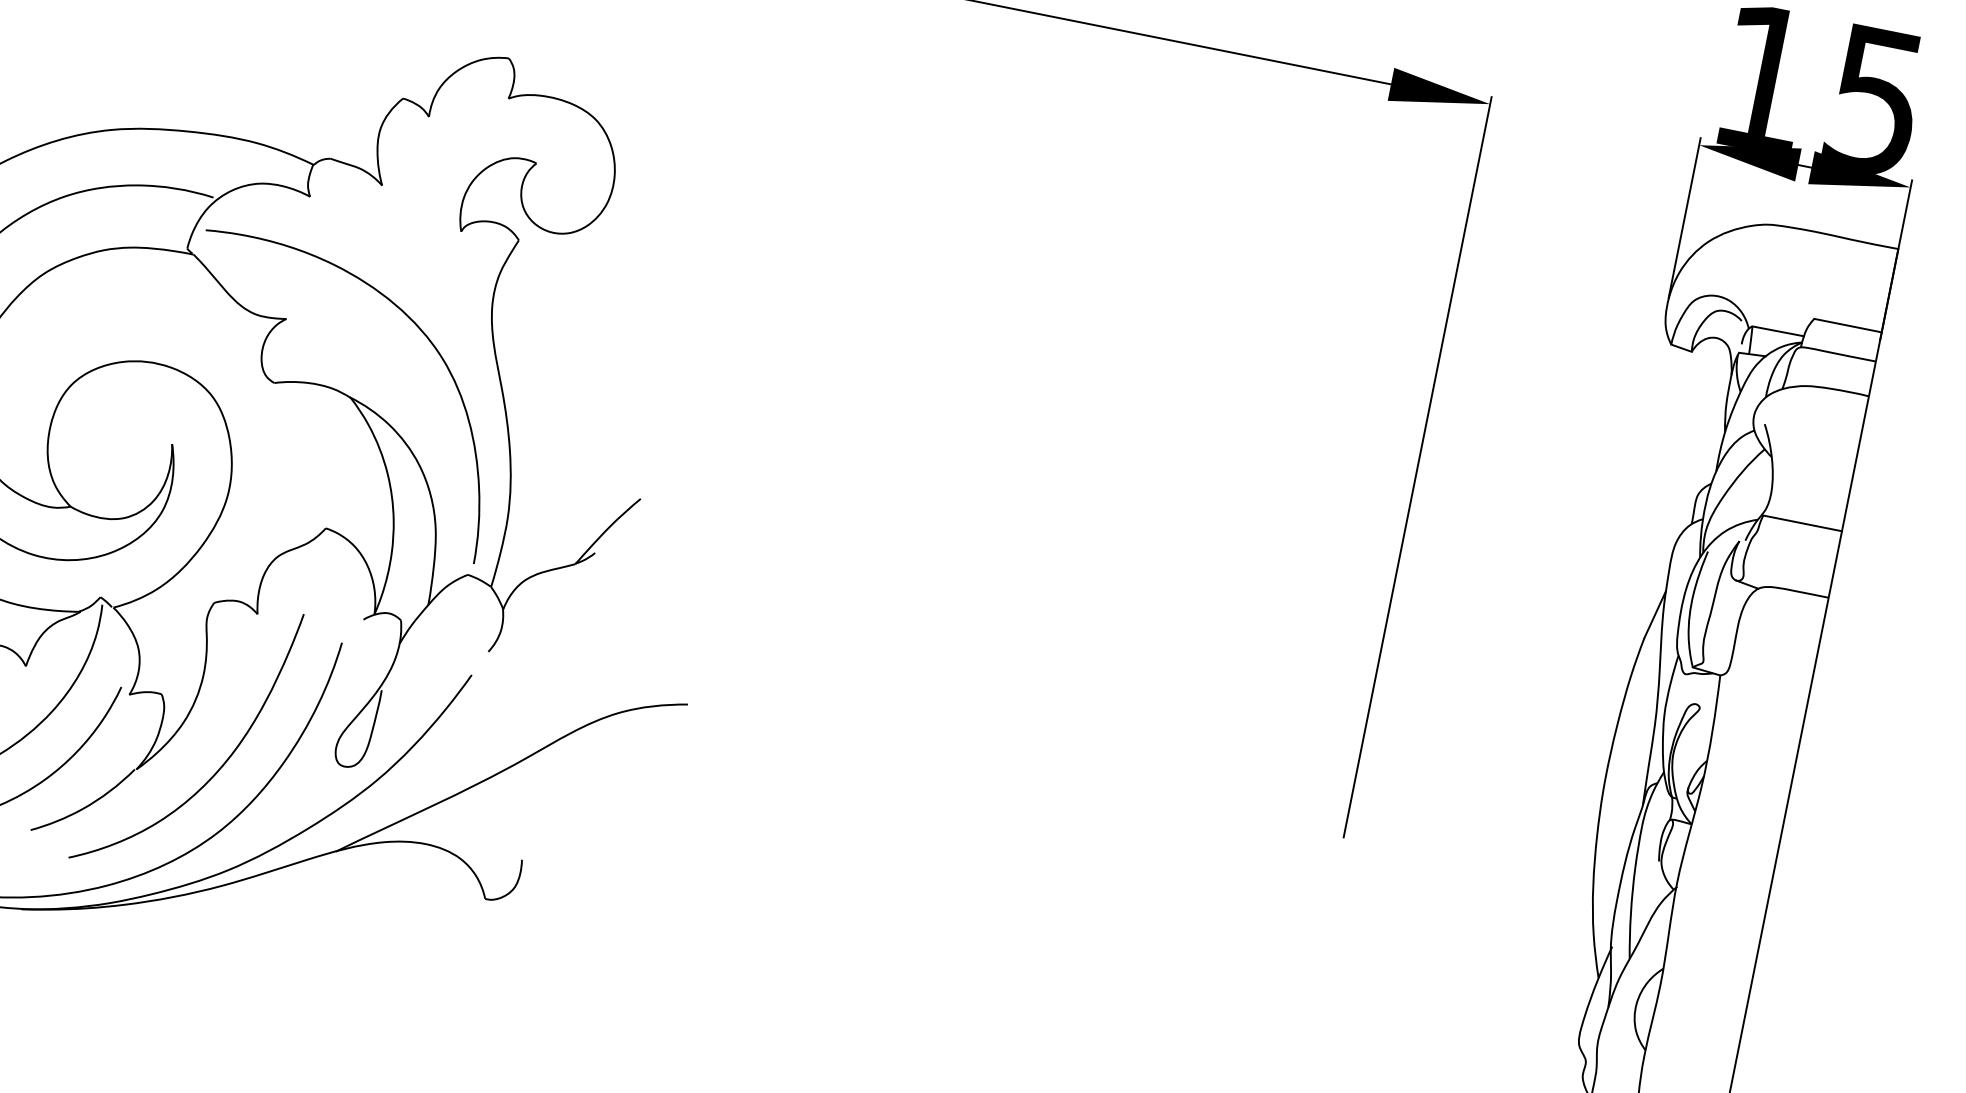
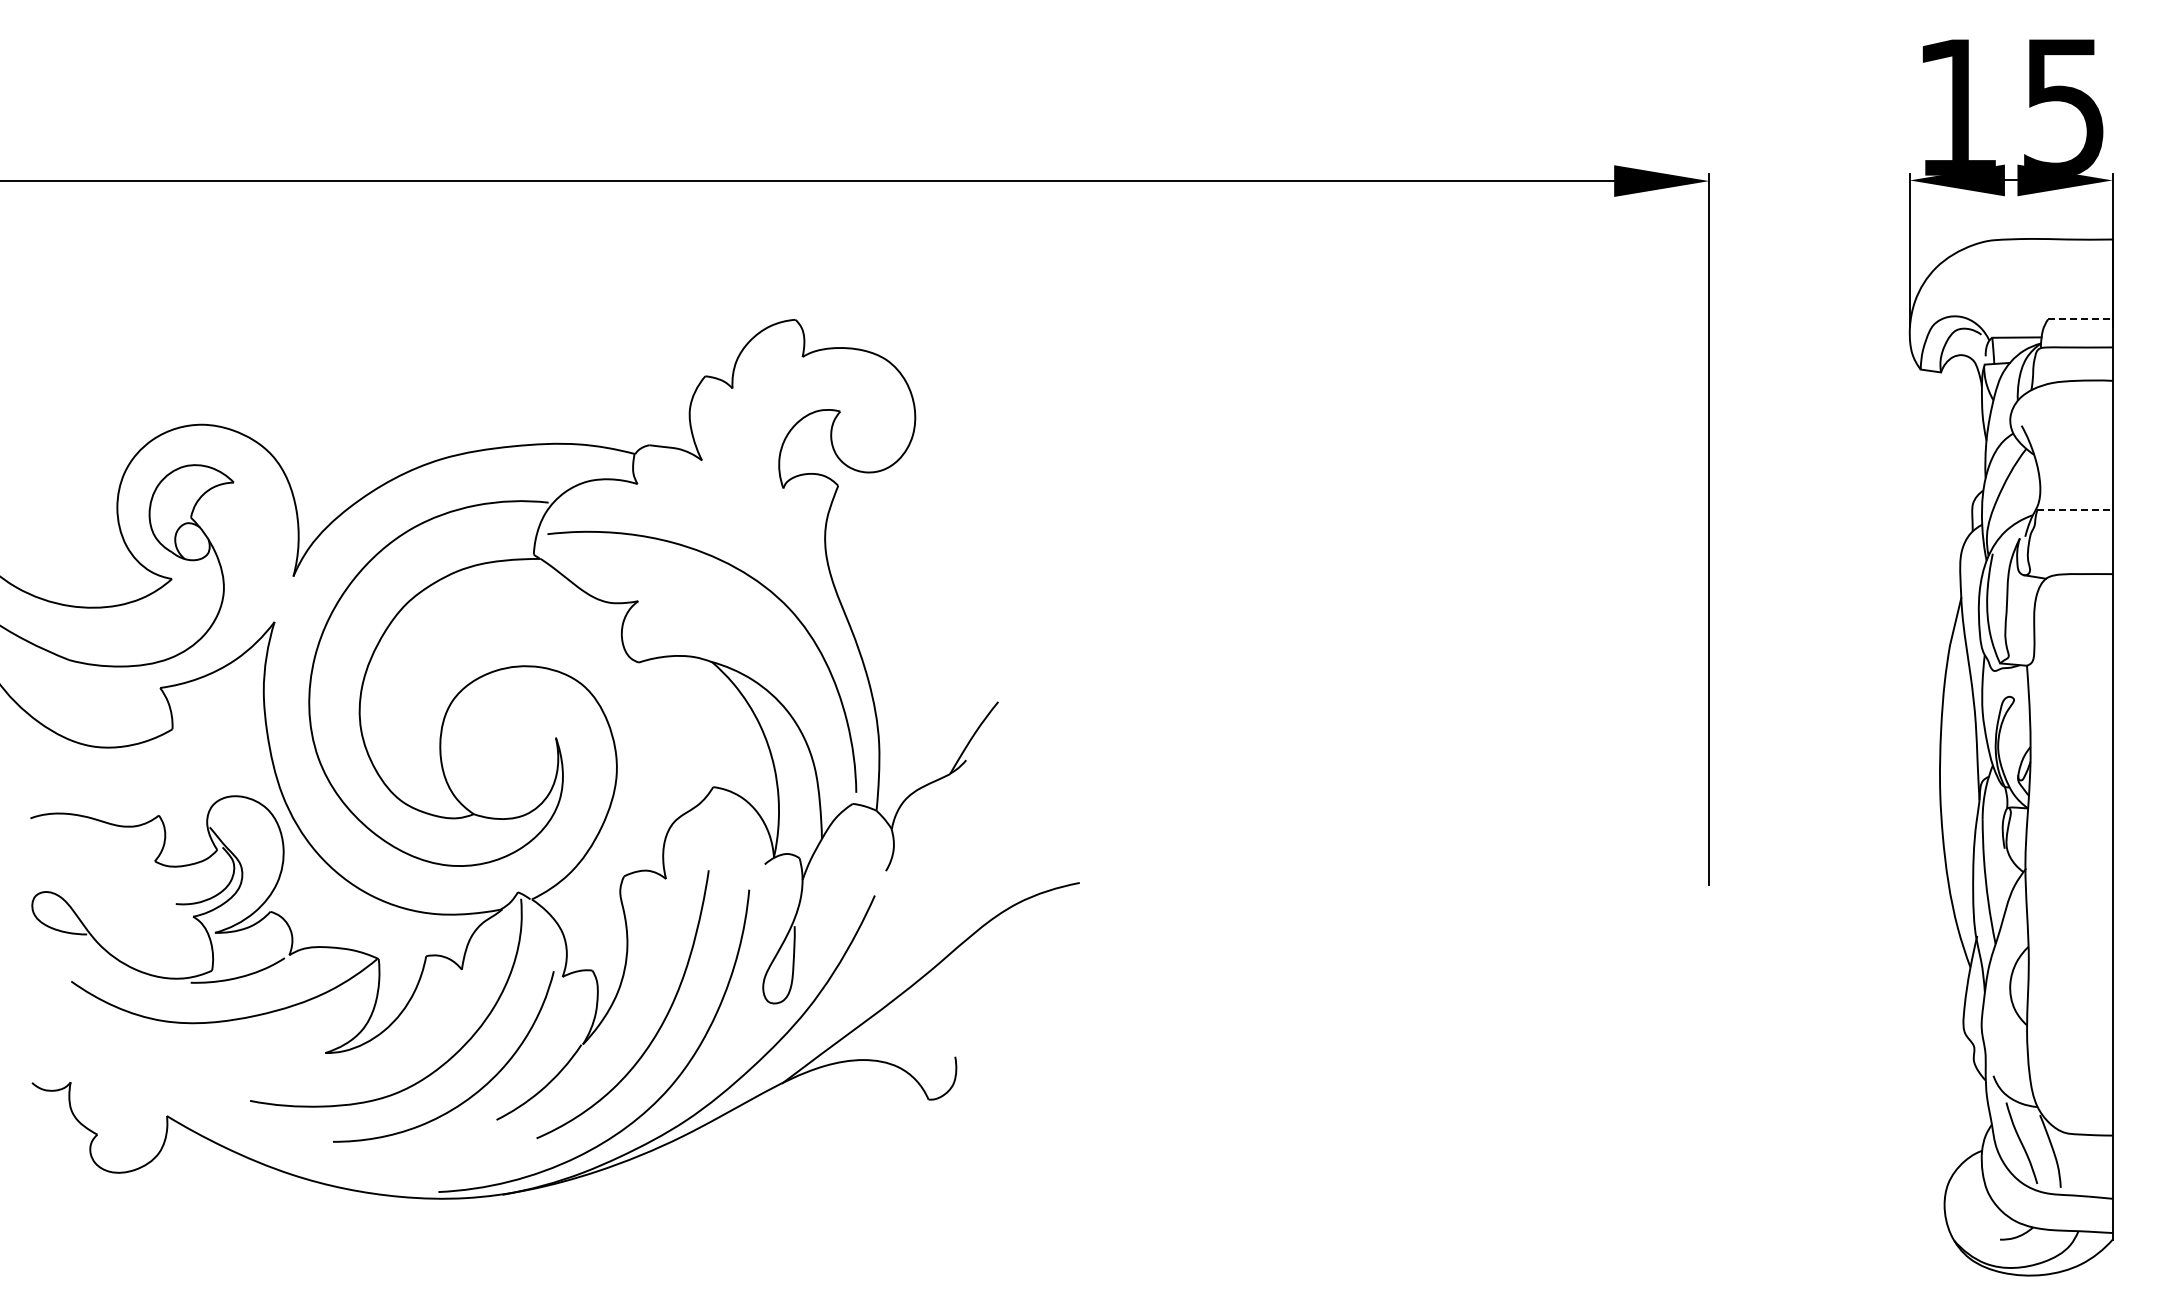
line: (1848, 325) -> (2080, 319), solid -> dashed
line: (1802, 523) -> (2074, 510), solid -> dashed

